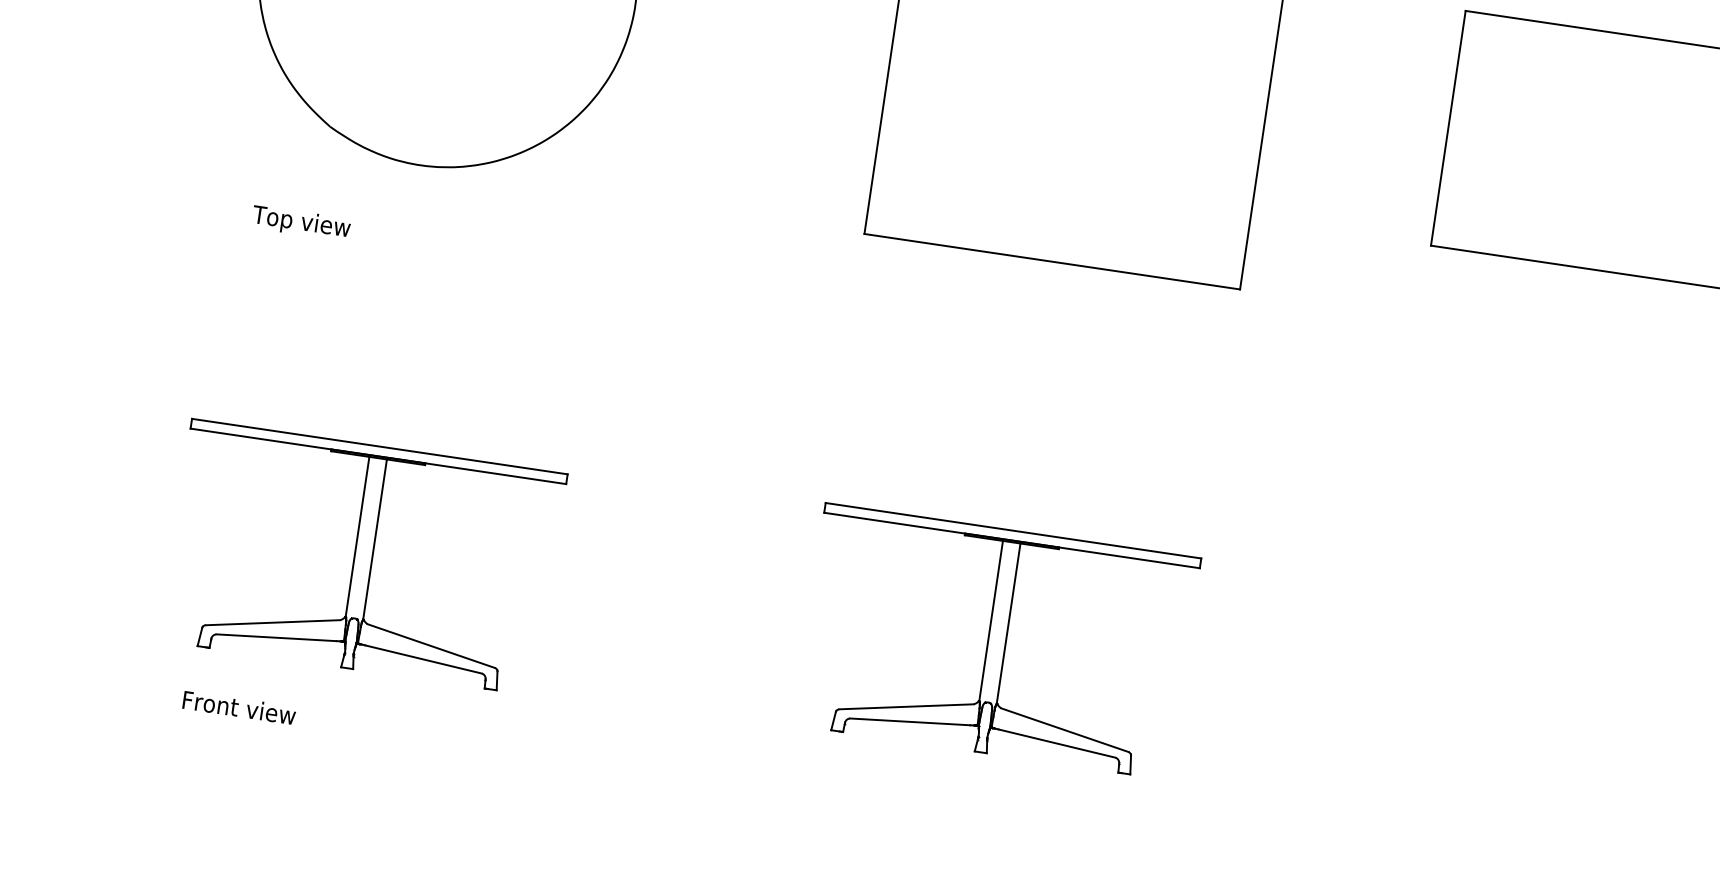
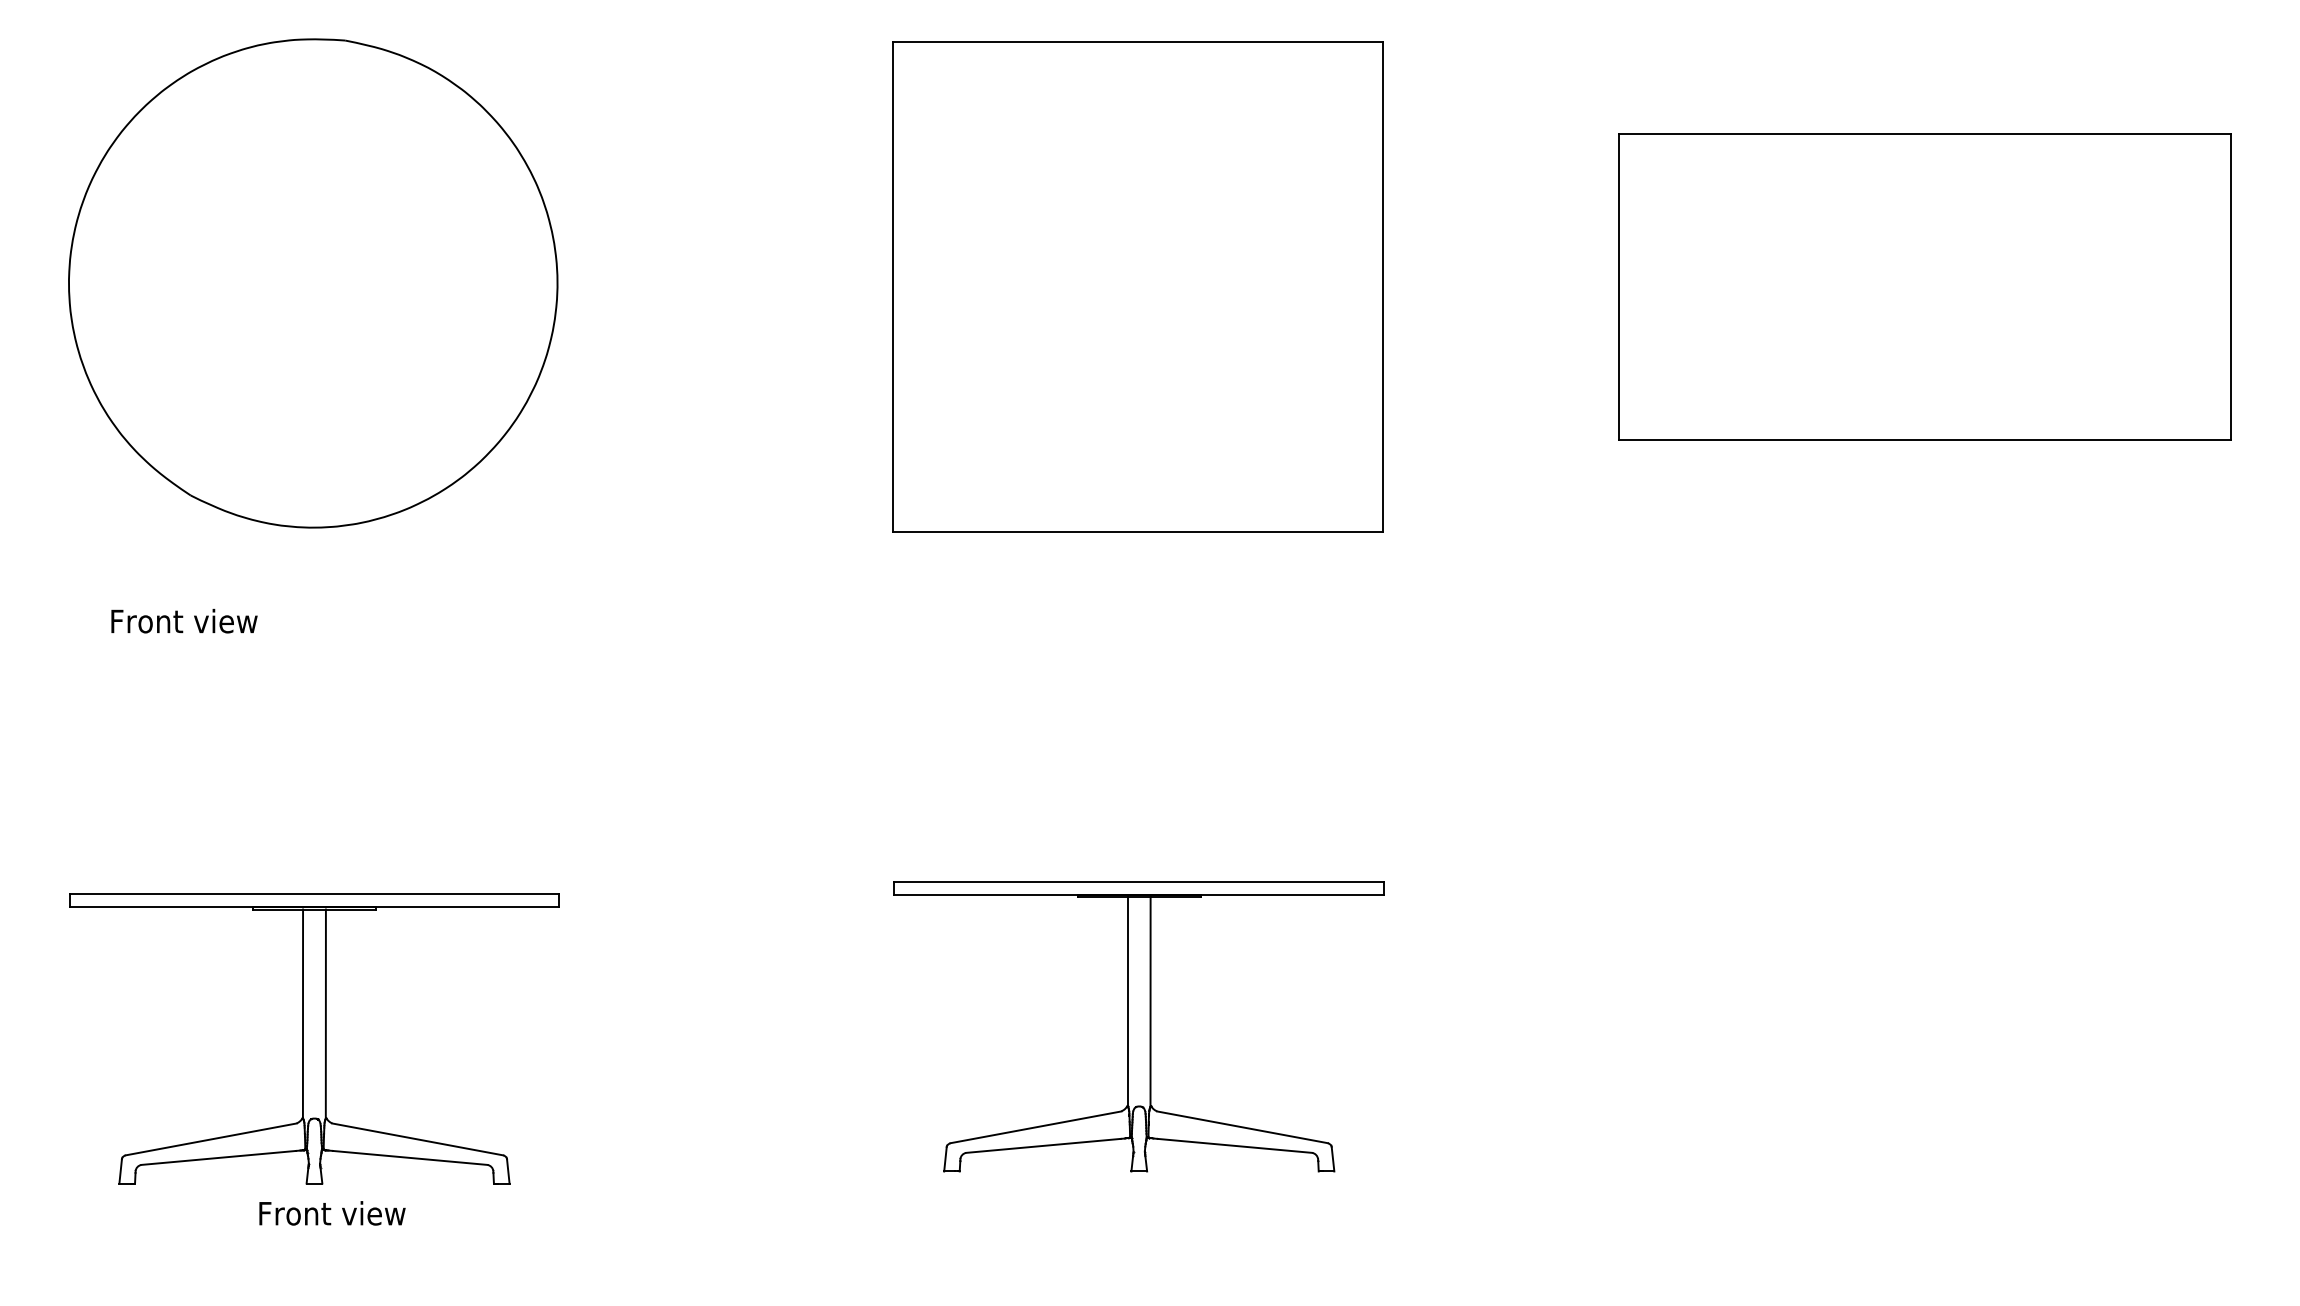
text: (309, 223) -> (182, 623), Top view -> Front view
text: (239, 707) -> (332, 1213), moved

